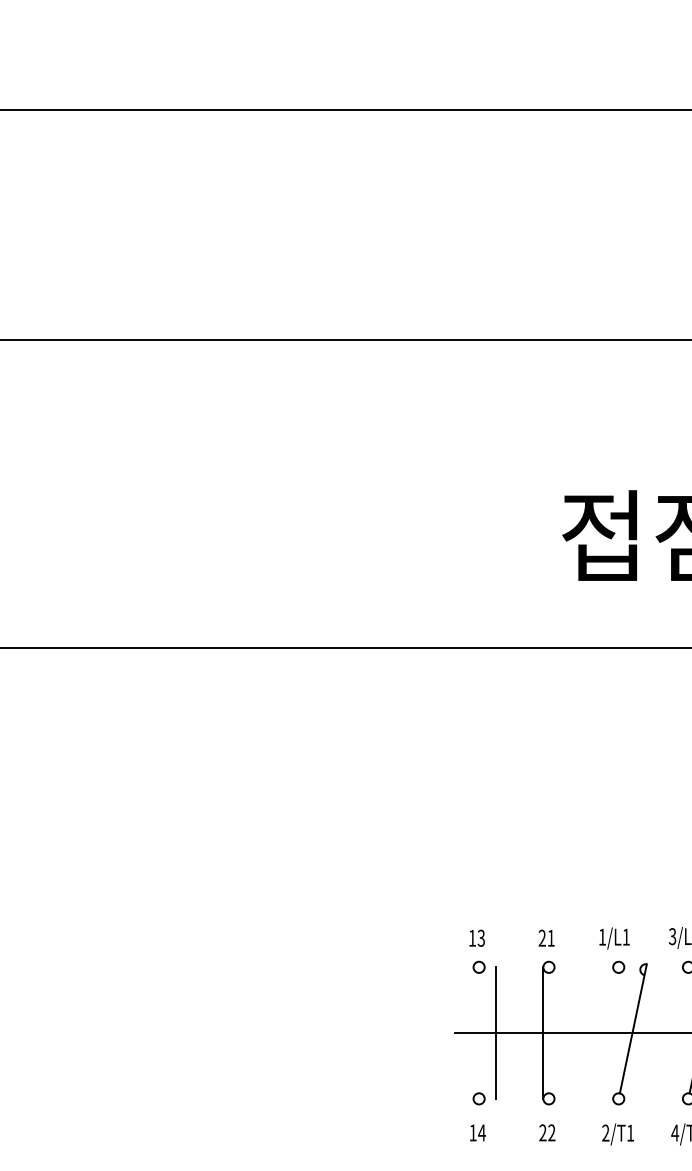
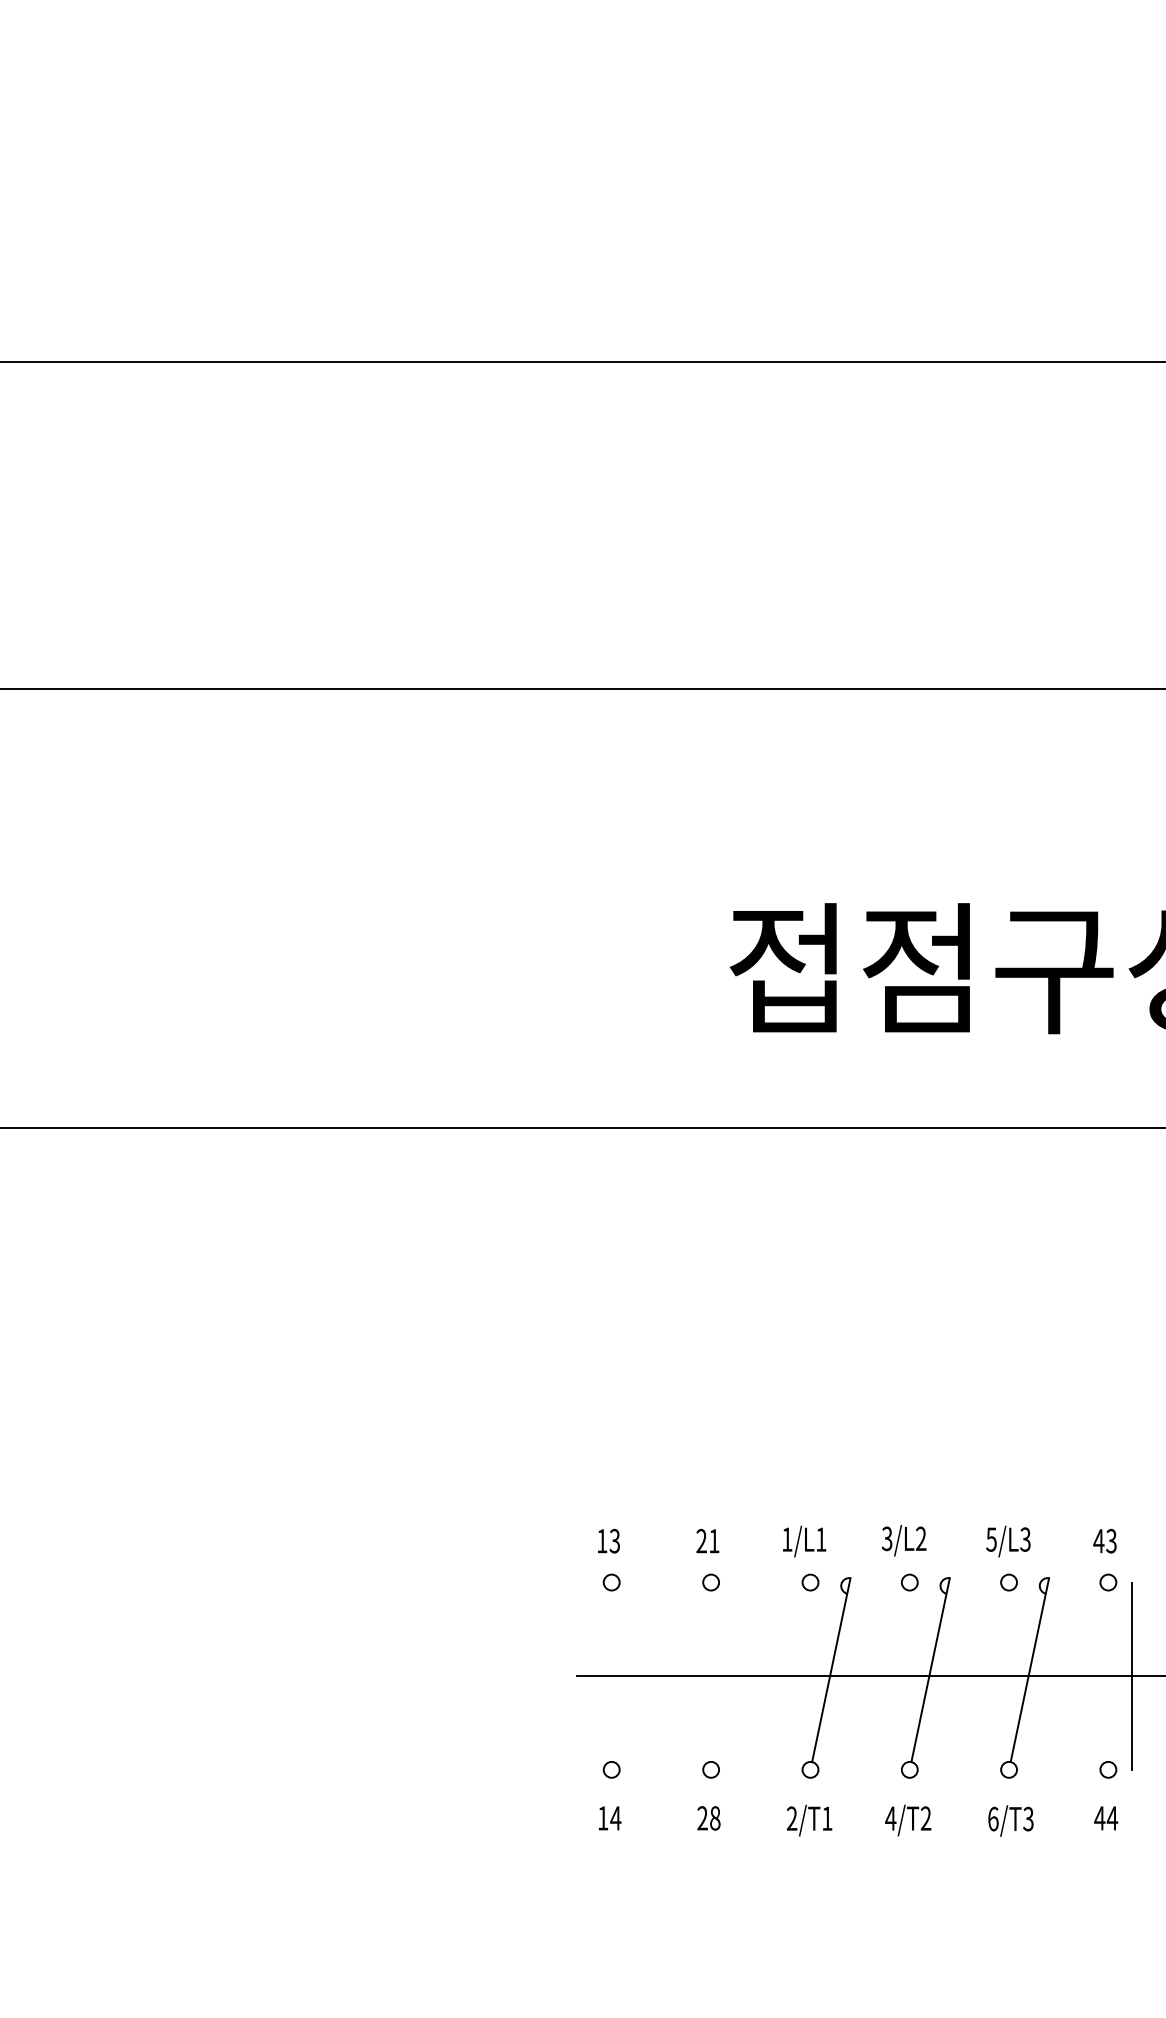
line: (495, 1032) -> (635, 1675), removed
line: (543, 1032) -> (703, 1675), removed
text: (552, 1133) -> (715, 1818), 22 -> 28

